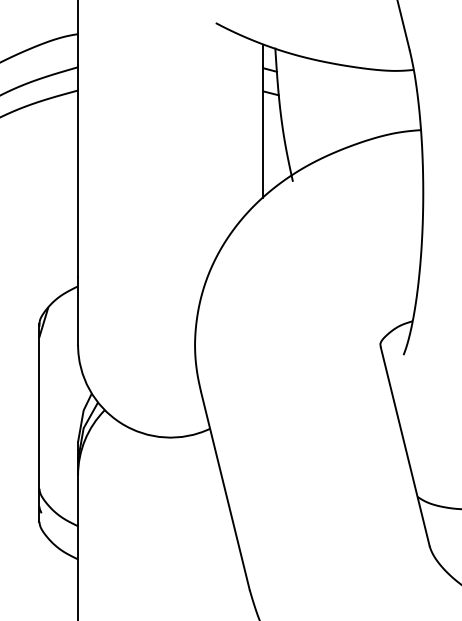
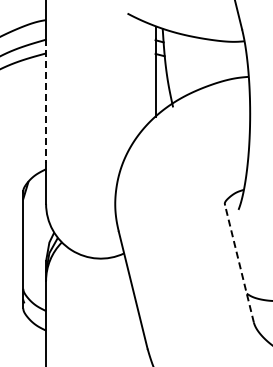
line: (78, 171) -> (46, 101), solid -> dashed
line: (405, 445) -> (239, 263), solid -> dashed

